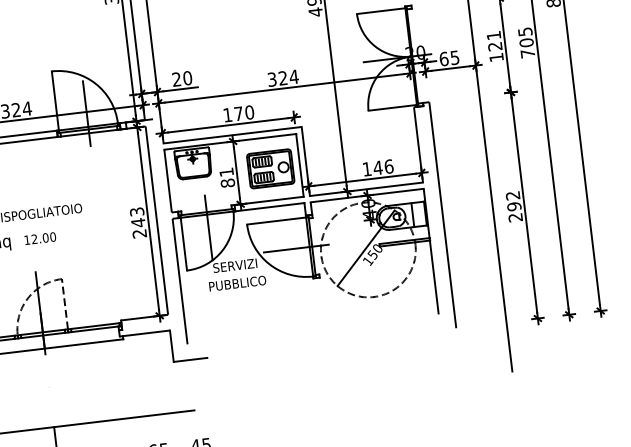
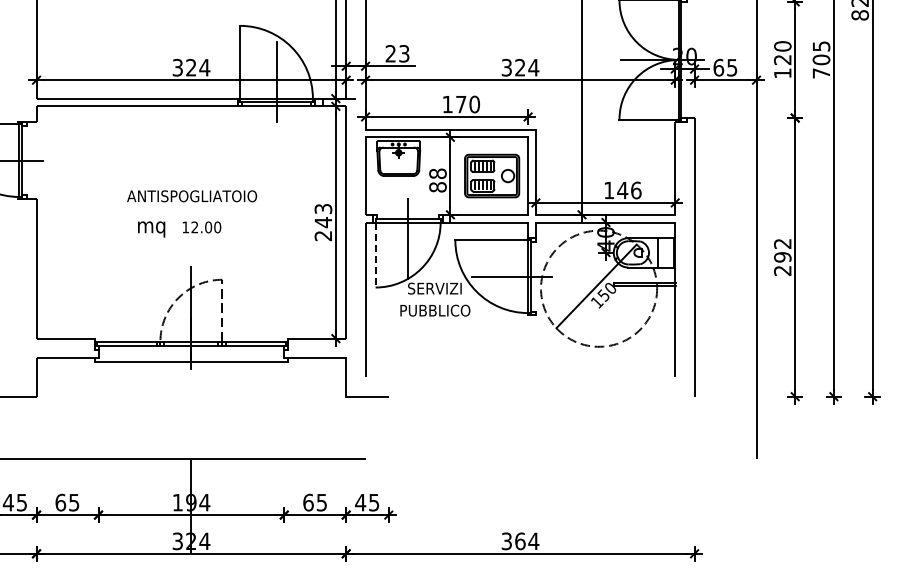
text: (493, 35) -> (782, 46), 121 -> 120
text: (187, 77) -> (404, 53), 20 -> 23
text: (226, 172) -> (437, 173), 81 -> 88
line: (183, 244) -> (375, 255), solid -> dashed

